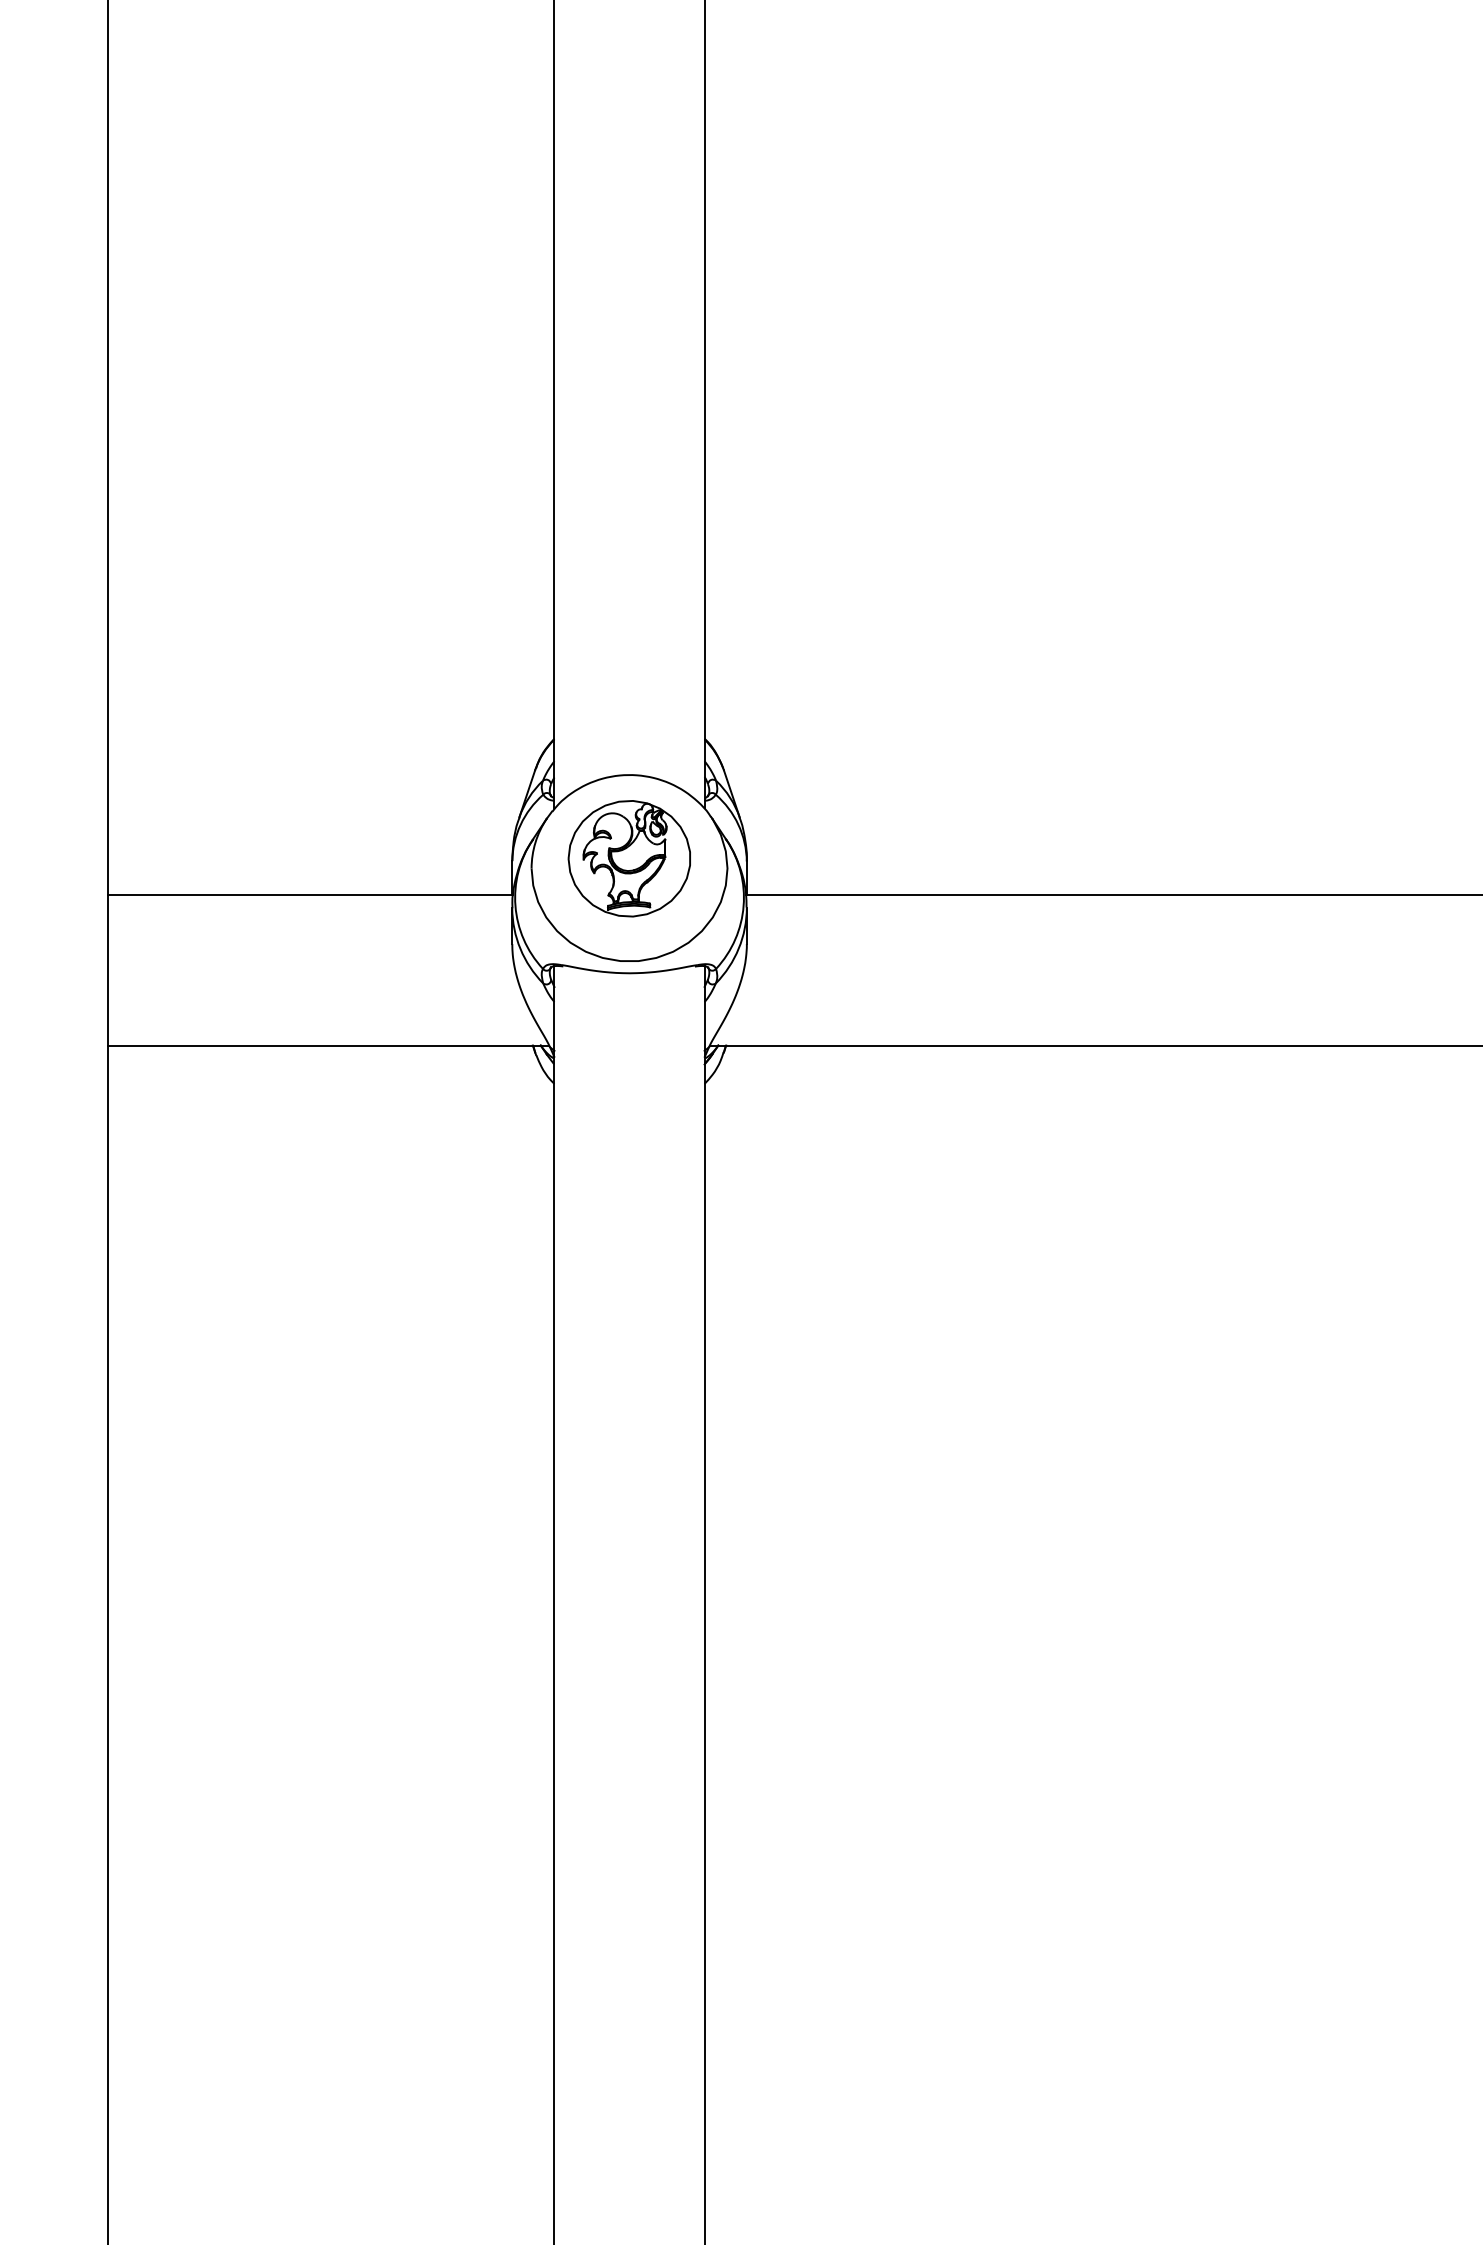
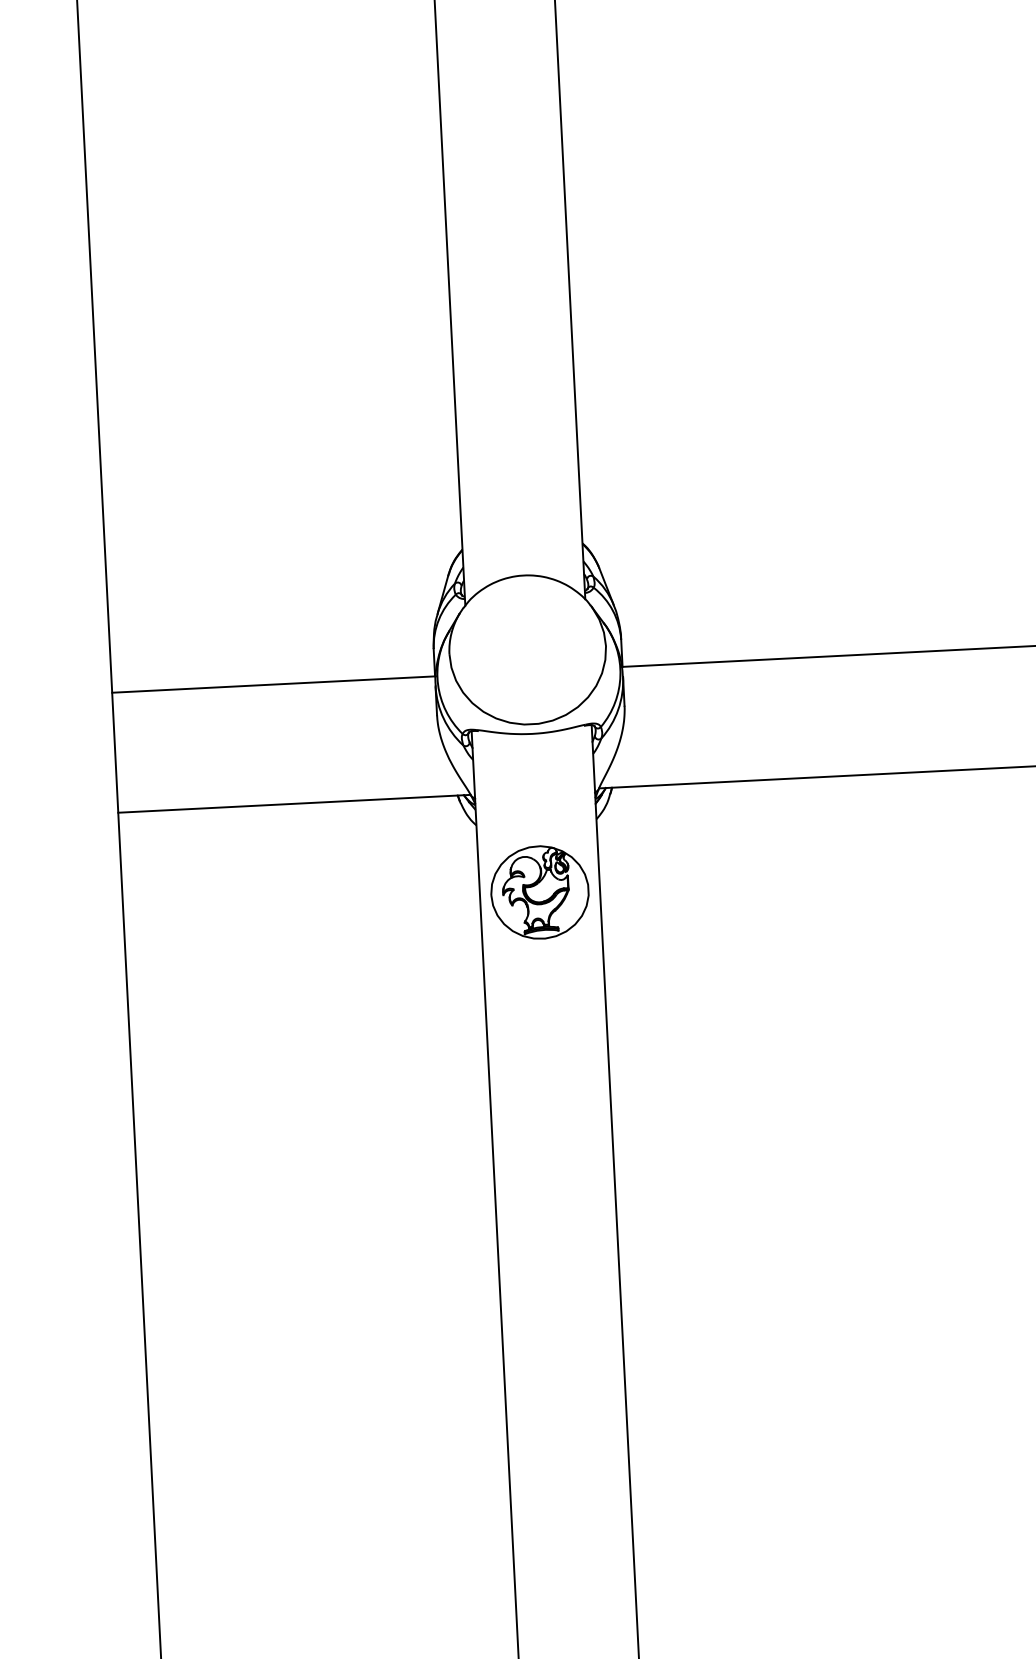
part: (628, 858) -> (539, 892), moved

